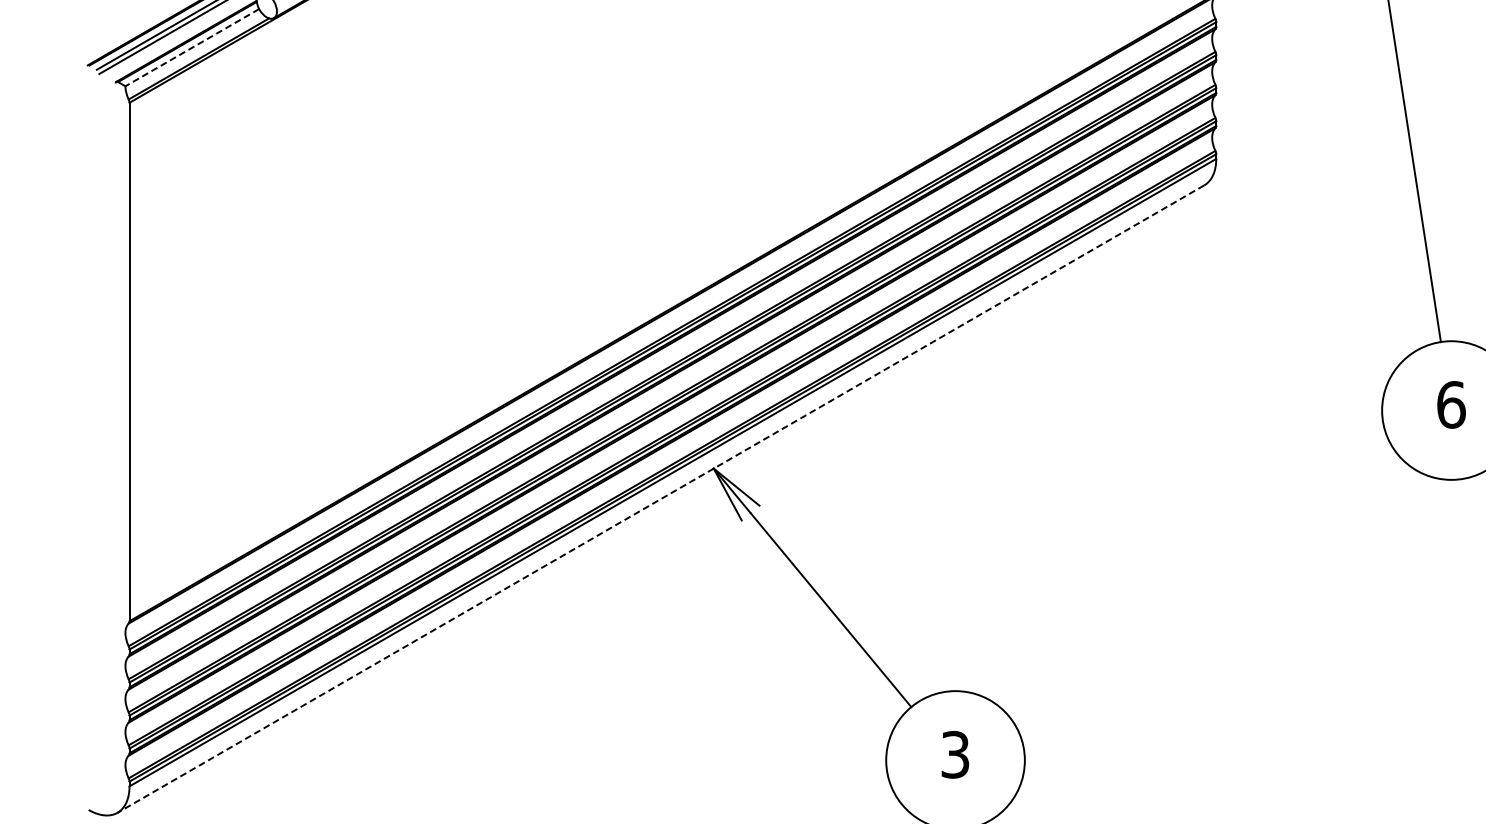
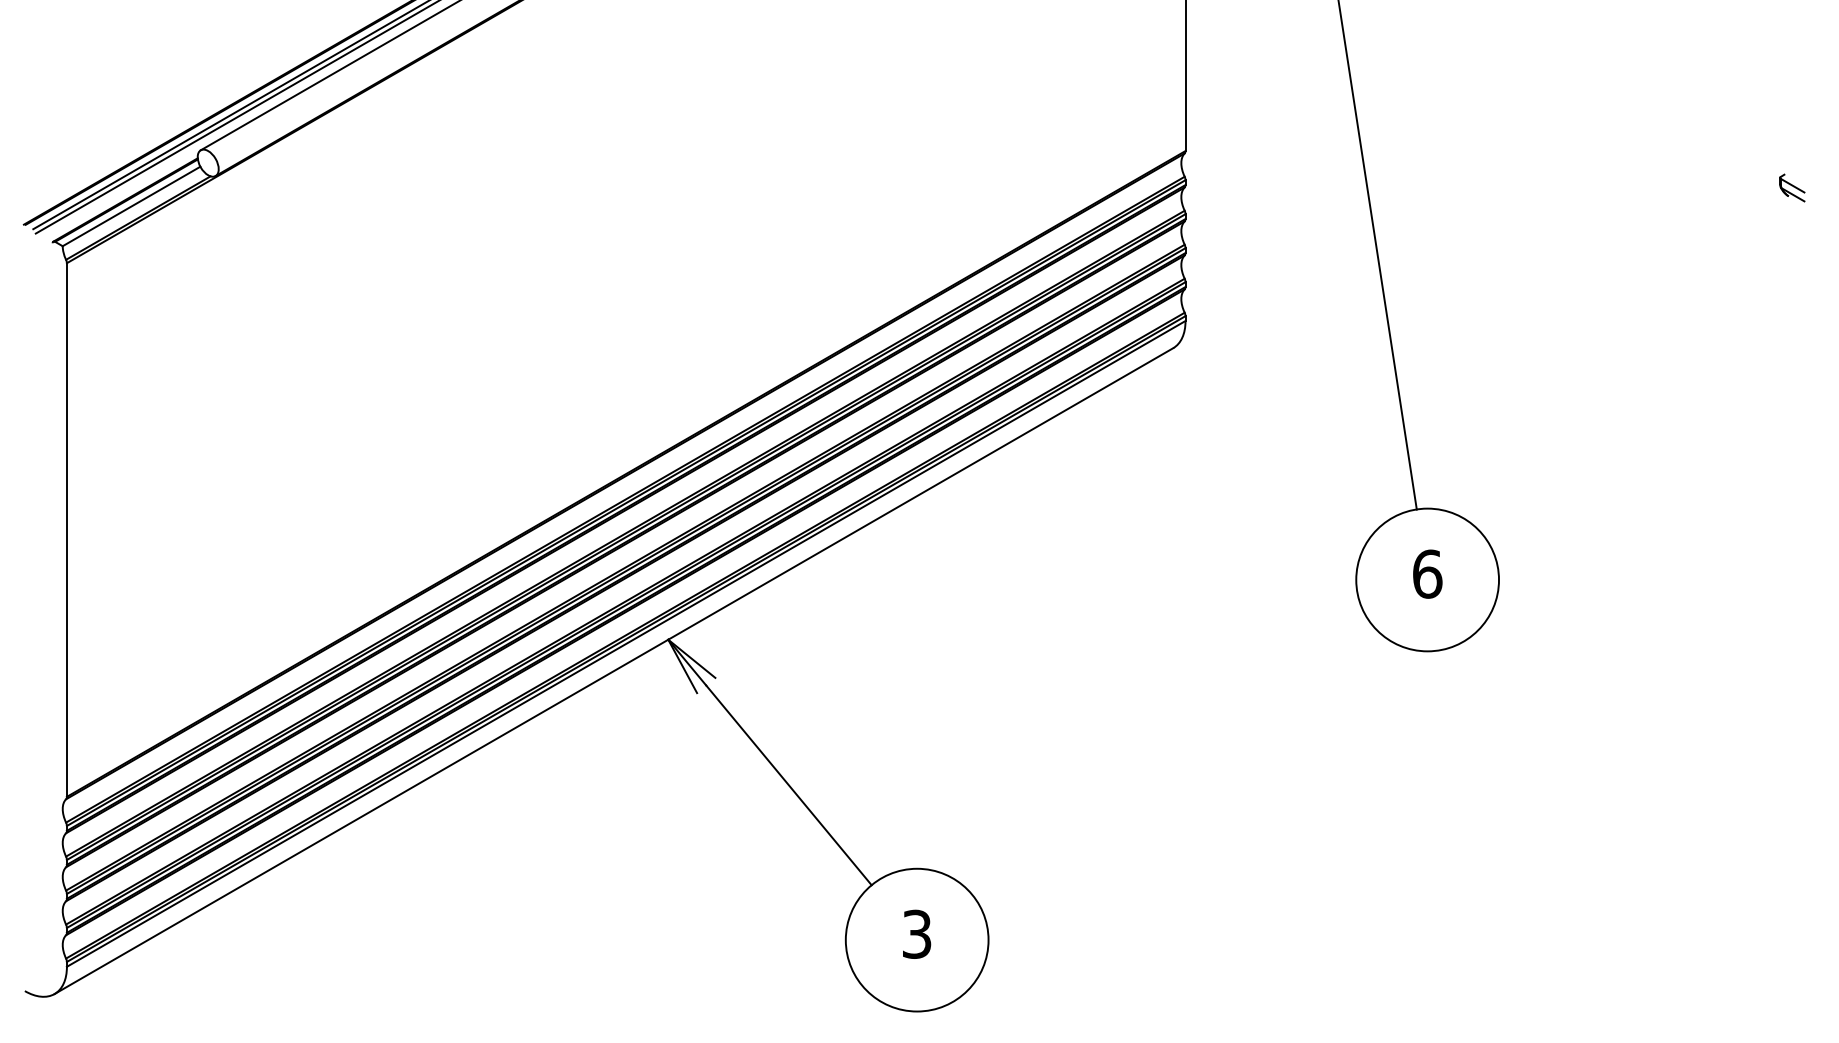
line: (192, 47) -> (131, 206), dashed -> solid
line: (660, 499) -> (613, 671), dashed -> solid

